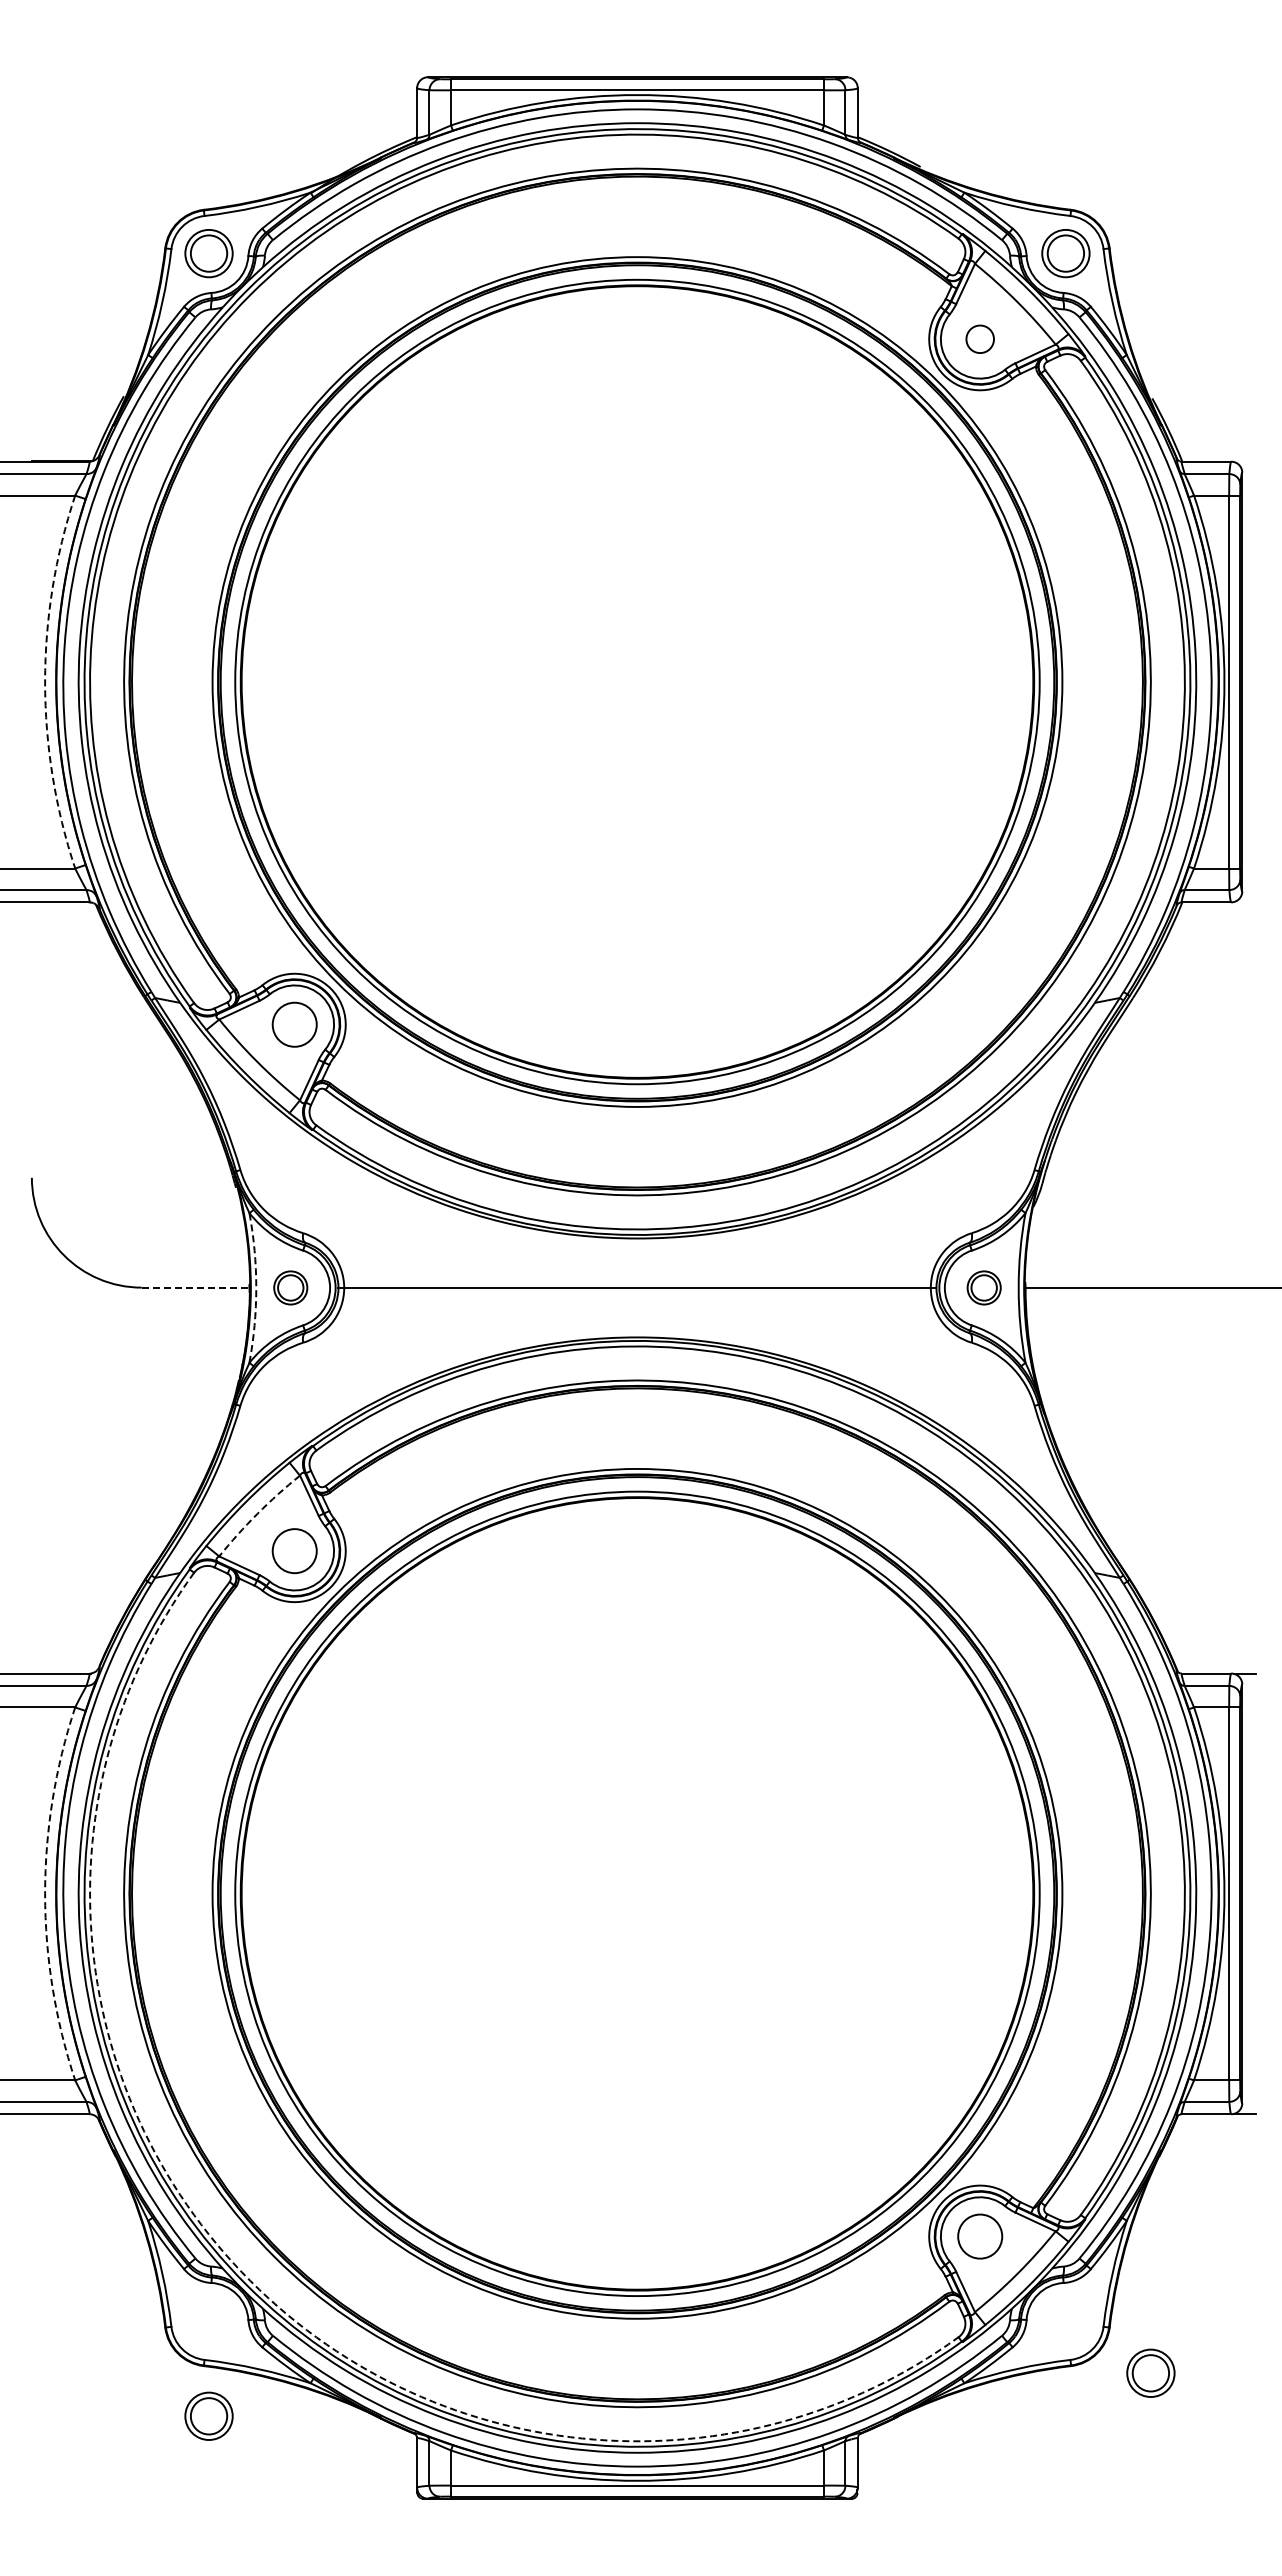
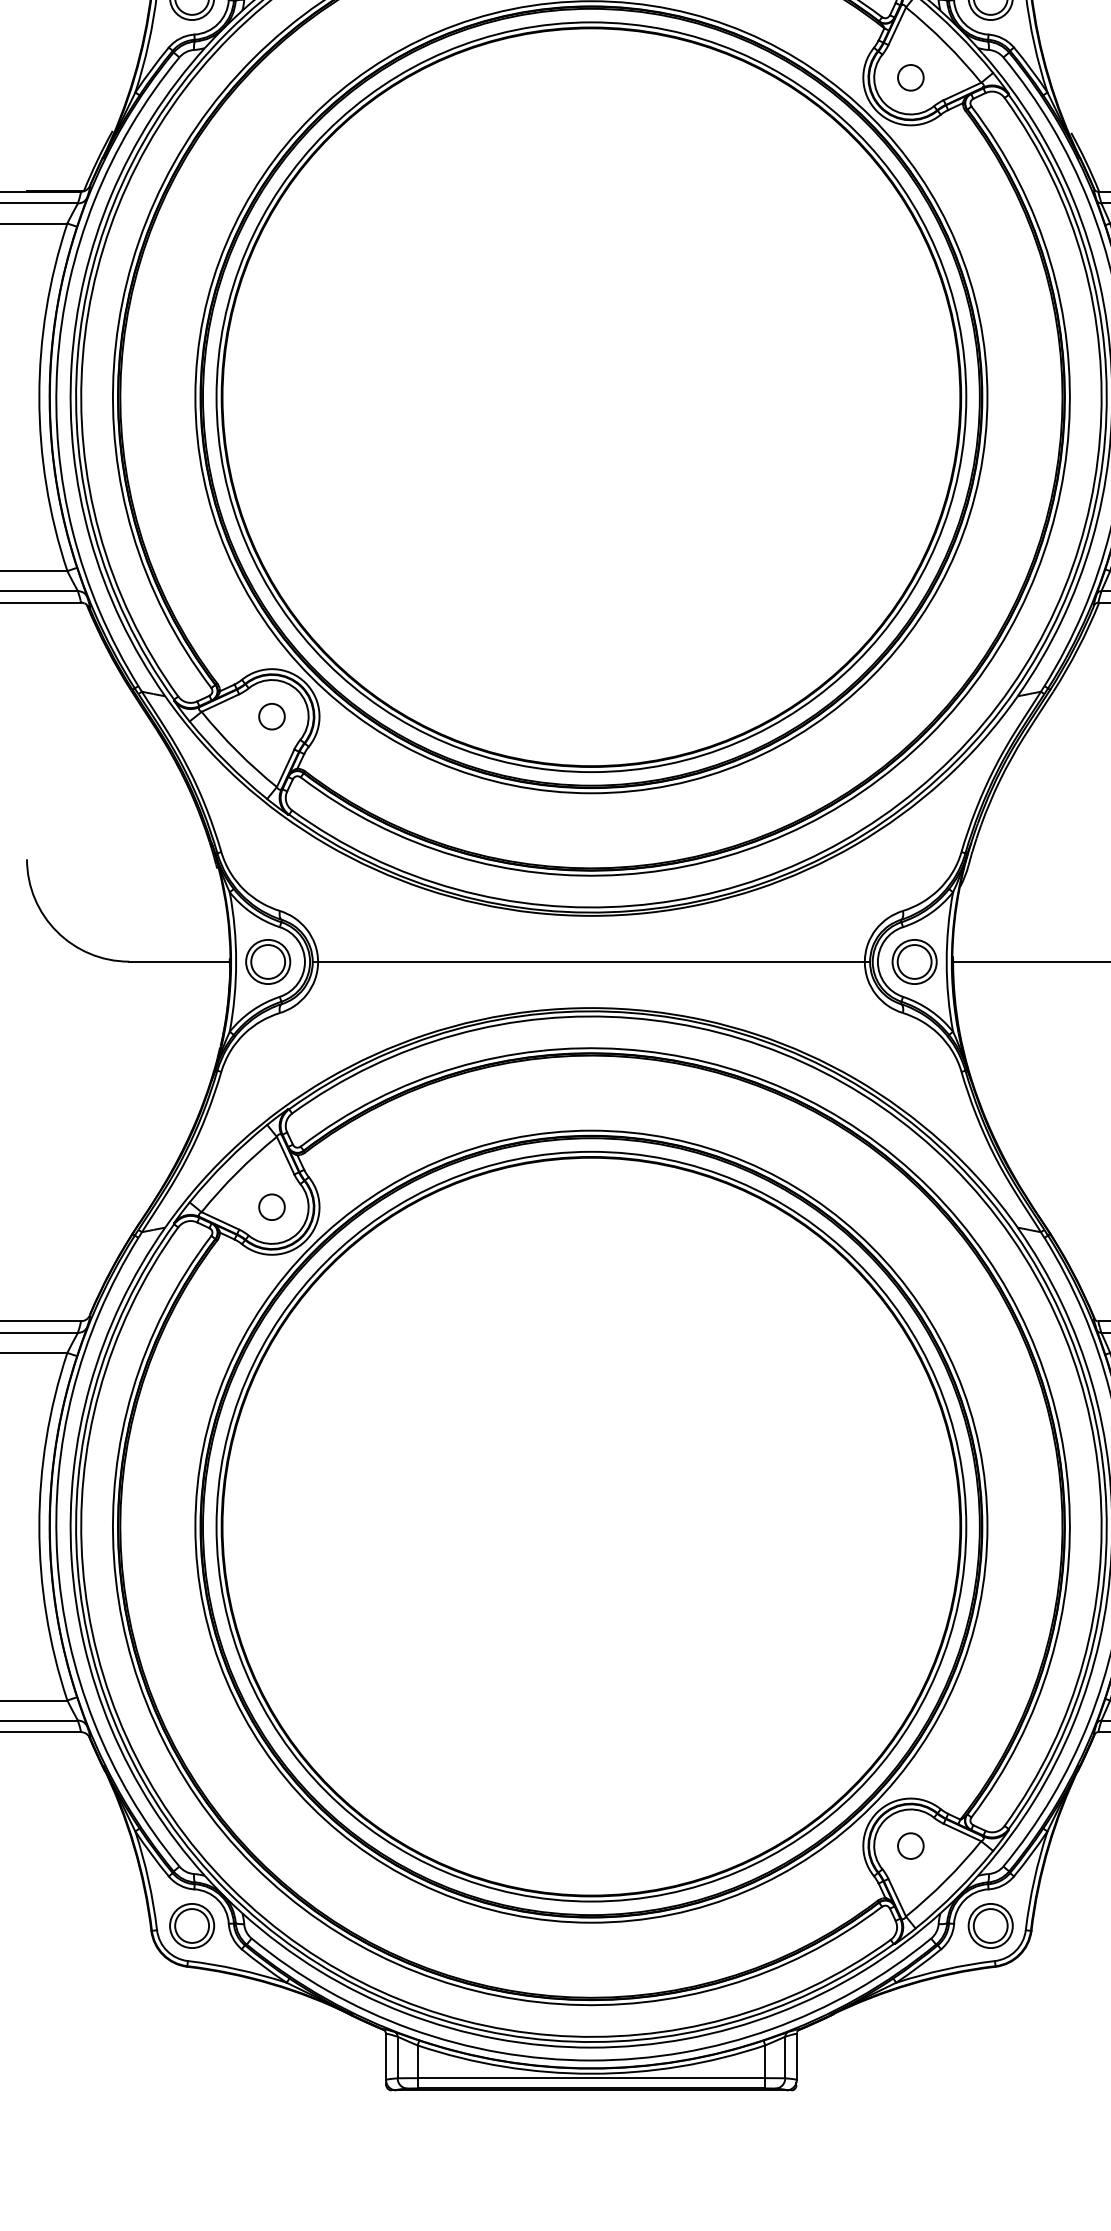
arc: (45, 682) -> (39, 397), dashed -> solid
circle: (294, 1024) -> (271, 716), size x0.62
line: (196, 1287) -> (180, 961), dashed -> solid
arc: (256, 1287) -> (236, 961), dashed -> solid
part: (290, 1287) -> (268, 961), size x1.43
part: (983, 1287) -> (913, 961), size x1.43
arc: (257, 1513) -> (237, 1172), dashed -> solid
circle: (294, 1550) -> (271, 1206), size x0.62
arc: (45, 1893) -> (39, 1526), dashed -> solid
circle: (979, 2236) -> (910, 1846), size x0.62
arc: (250, 2280) -> (230, 1887), dashed -> solid
part: (1150, 2372) -> (990, 1925), moved
part: (208, 2415) -> (191, 1925), moved

